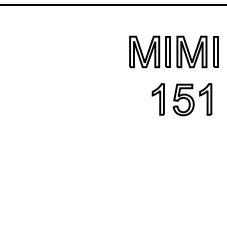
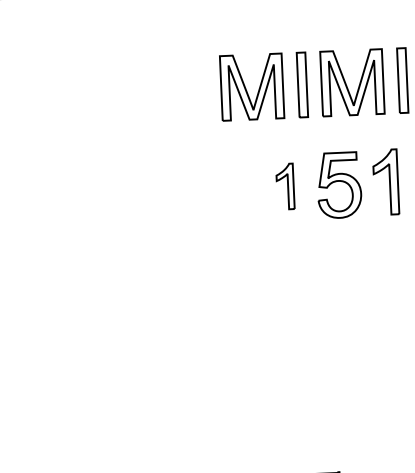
part: (157, 99) -> (283, 186), size x0.7

